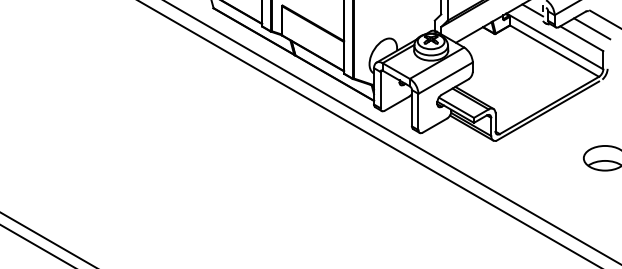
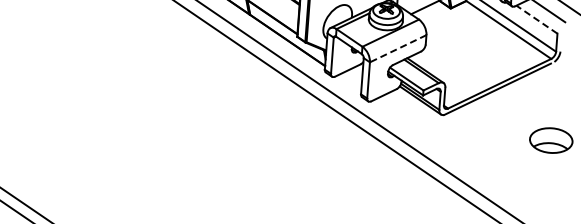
line: (581, 38) -> (536, 19), solid -> dashed
line: (445, 78) -> (398, 49), solid -> dashed

